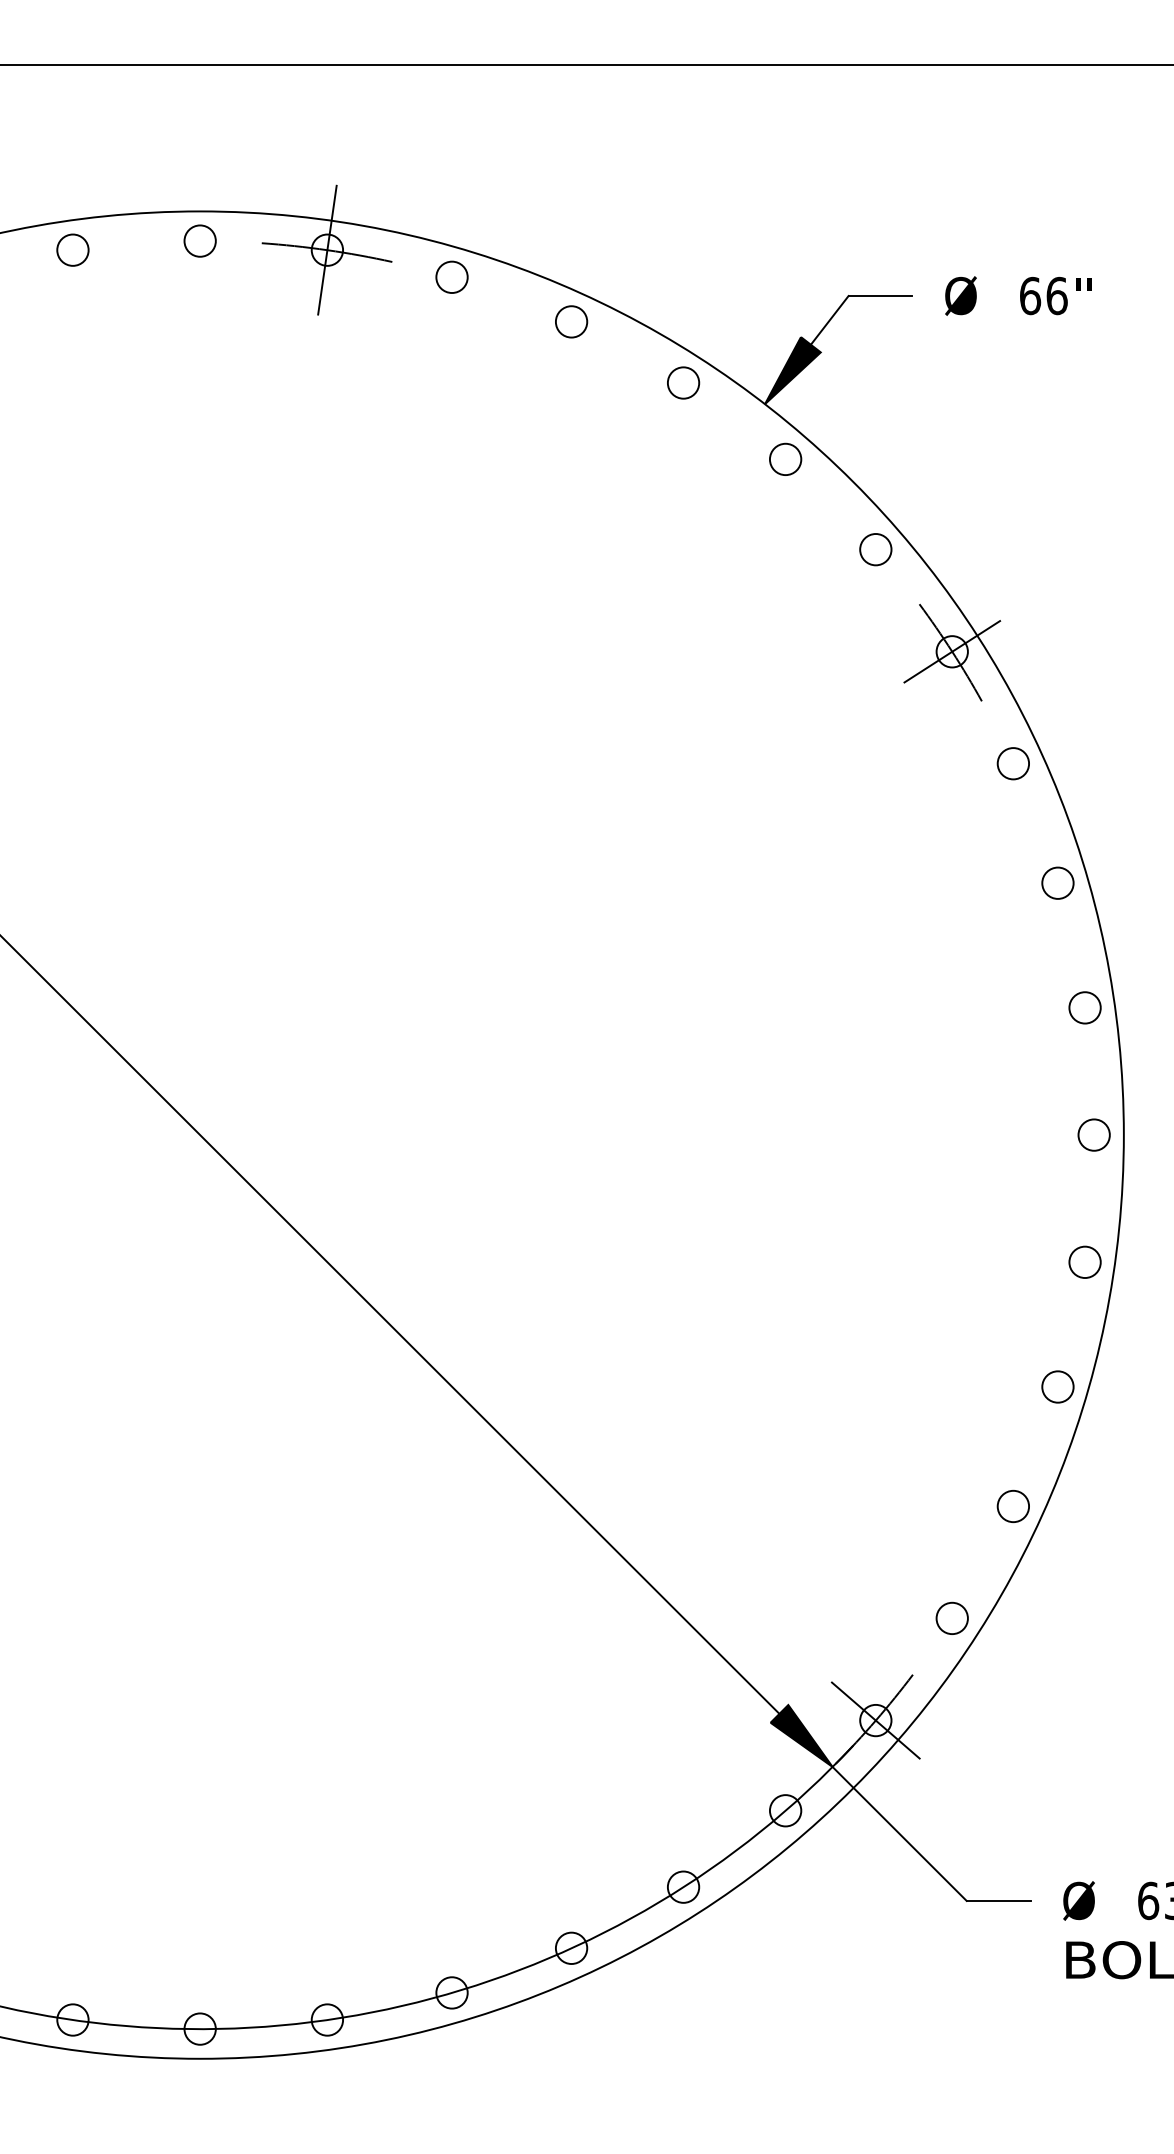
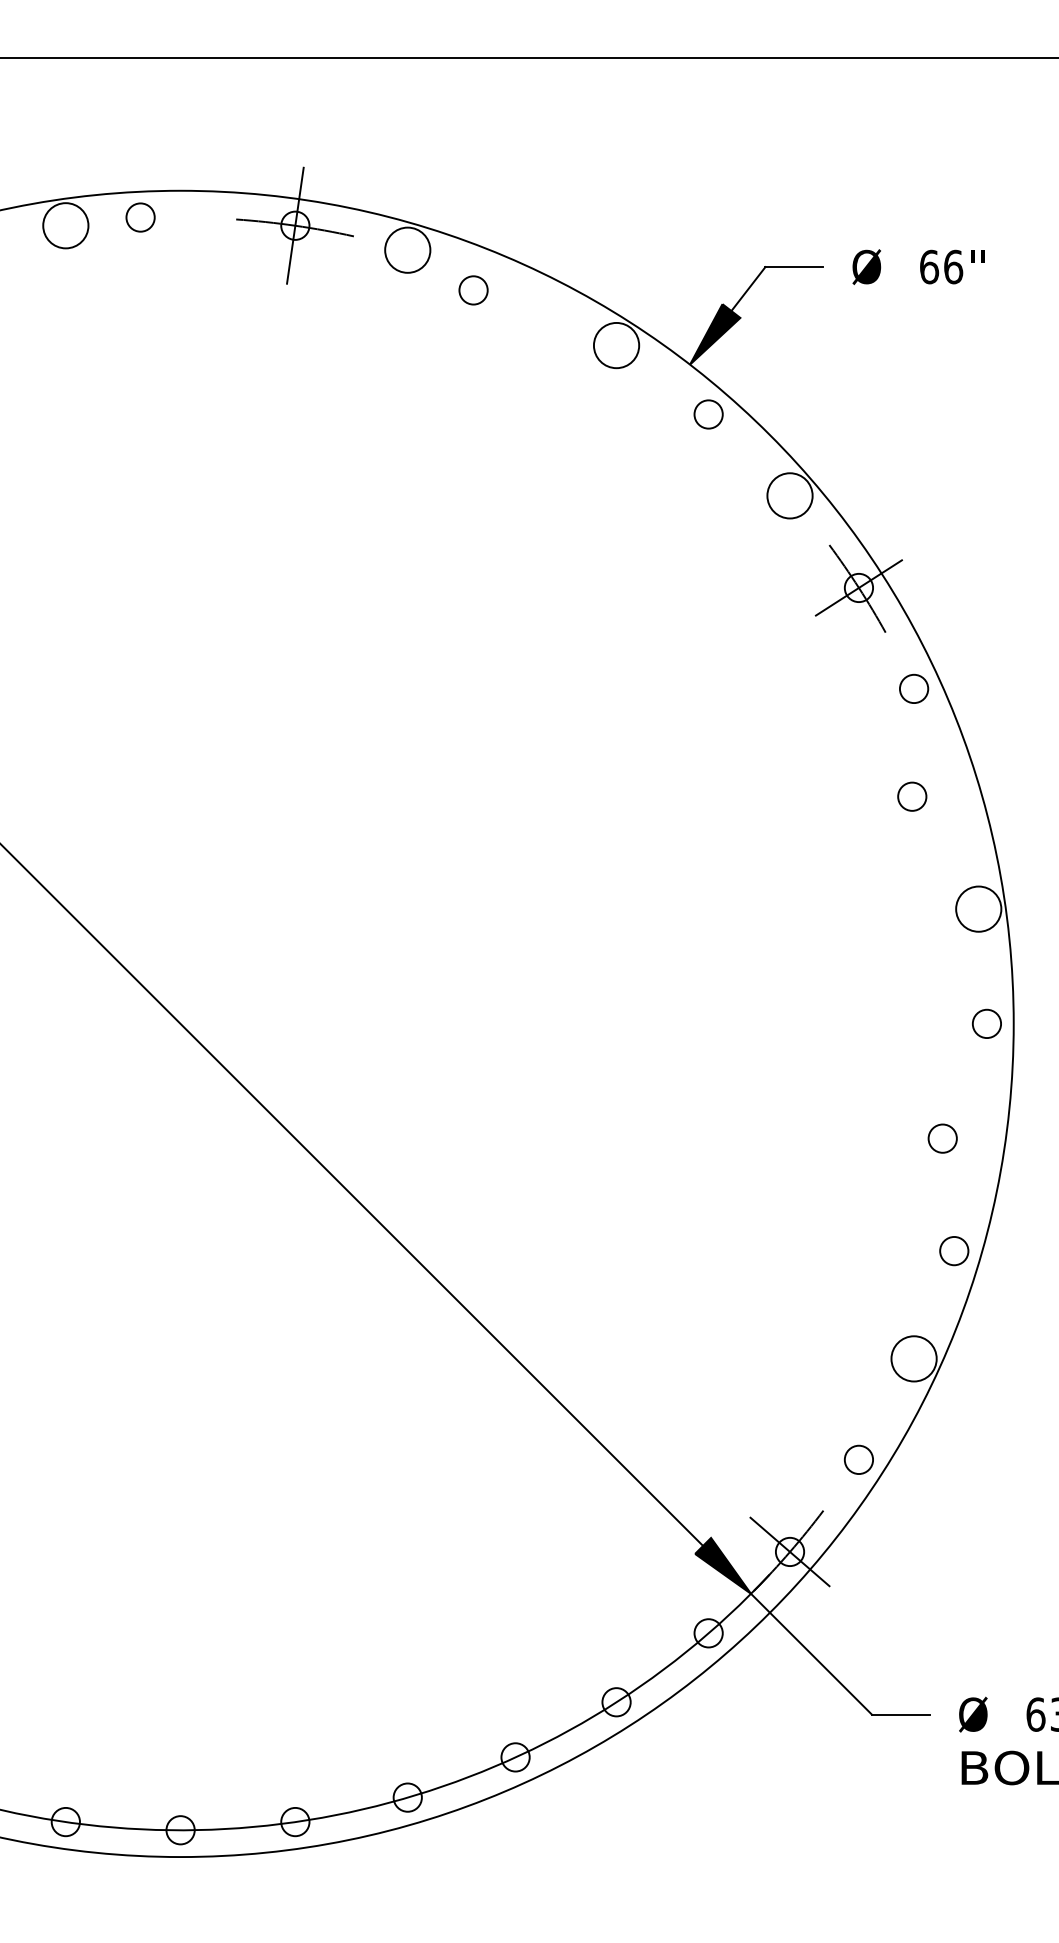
circle: (200, 241) -> (140, 217), moved
circle: (72, 249) -> (65, 225), size x1.6
circle: (451, 277) -> (407, 250), size x1.6
circle: (571, 321) -> (473, 290), moved
circle: (683, 382) -> (616, 345), size x1.6
circle: (875, 549) -> (789, 495), size x1.6
circle: (1058, 882) -> (912, 796), moved
circle: (1084, 1008) -> (978, 909), size x1.6
circle: (1084, 1262) -> (942, 1138), moved
circle: (1012, 1506) -> (913, 1358), size x1.6

